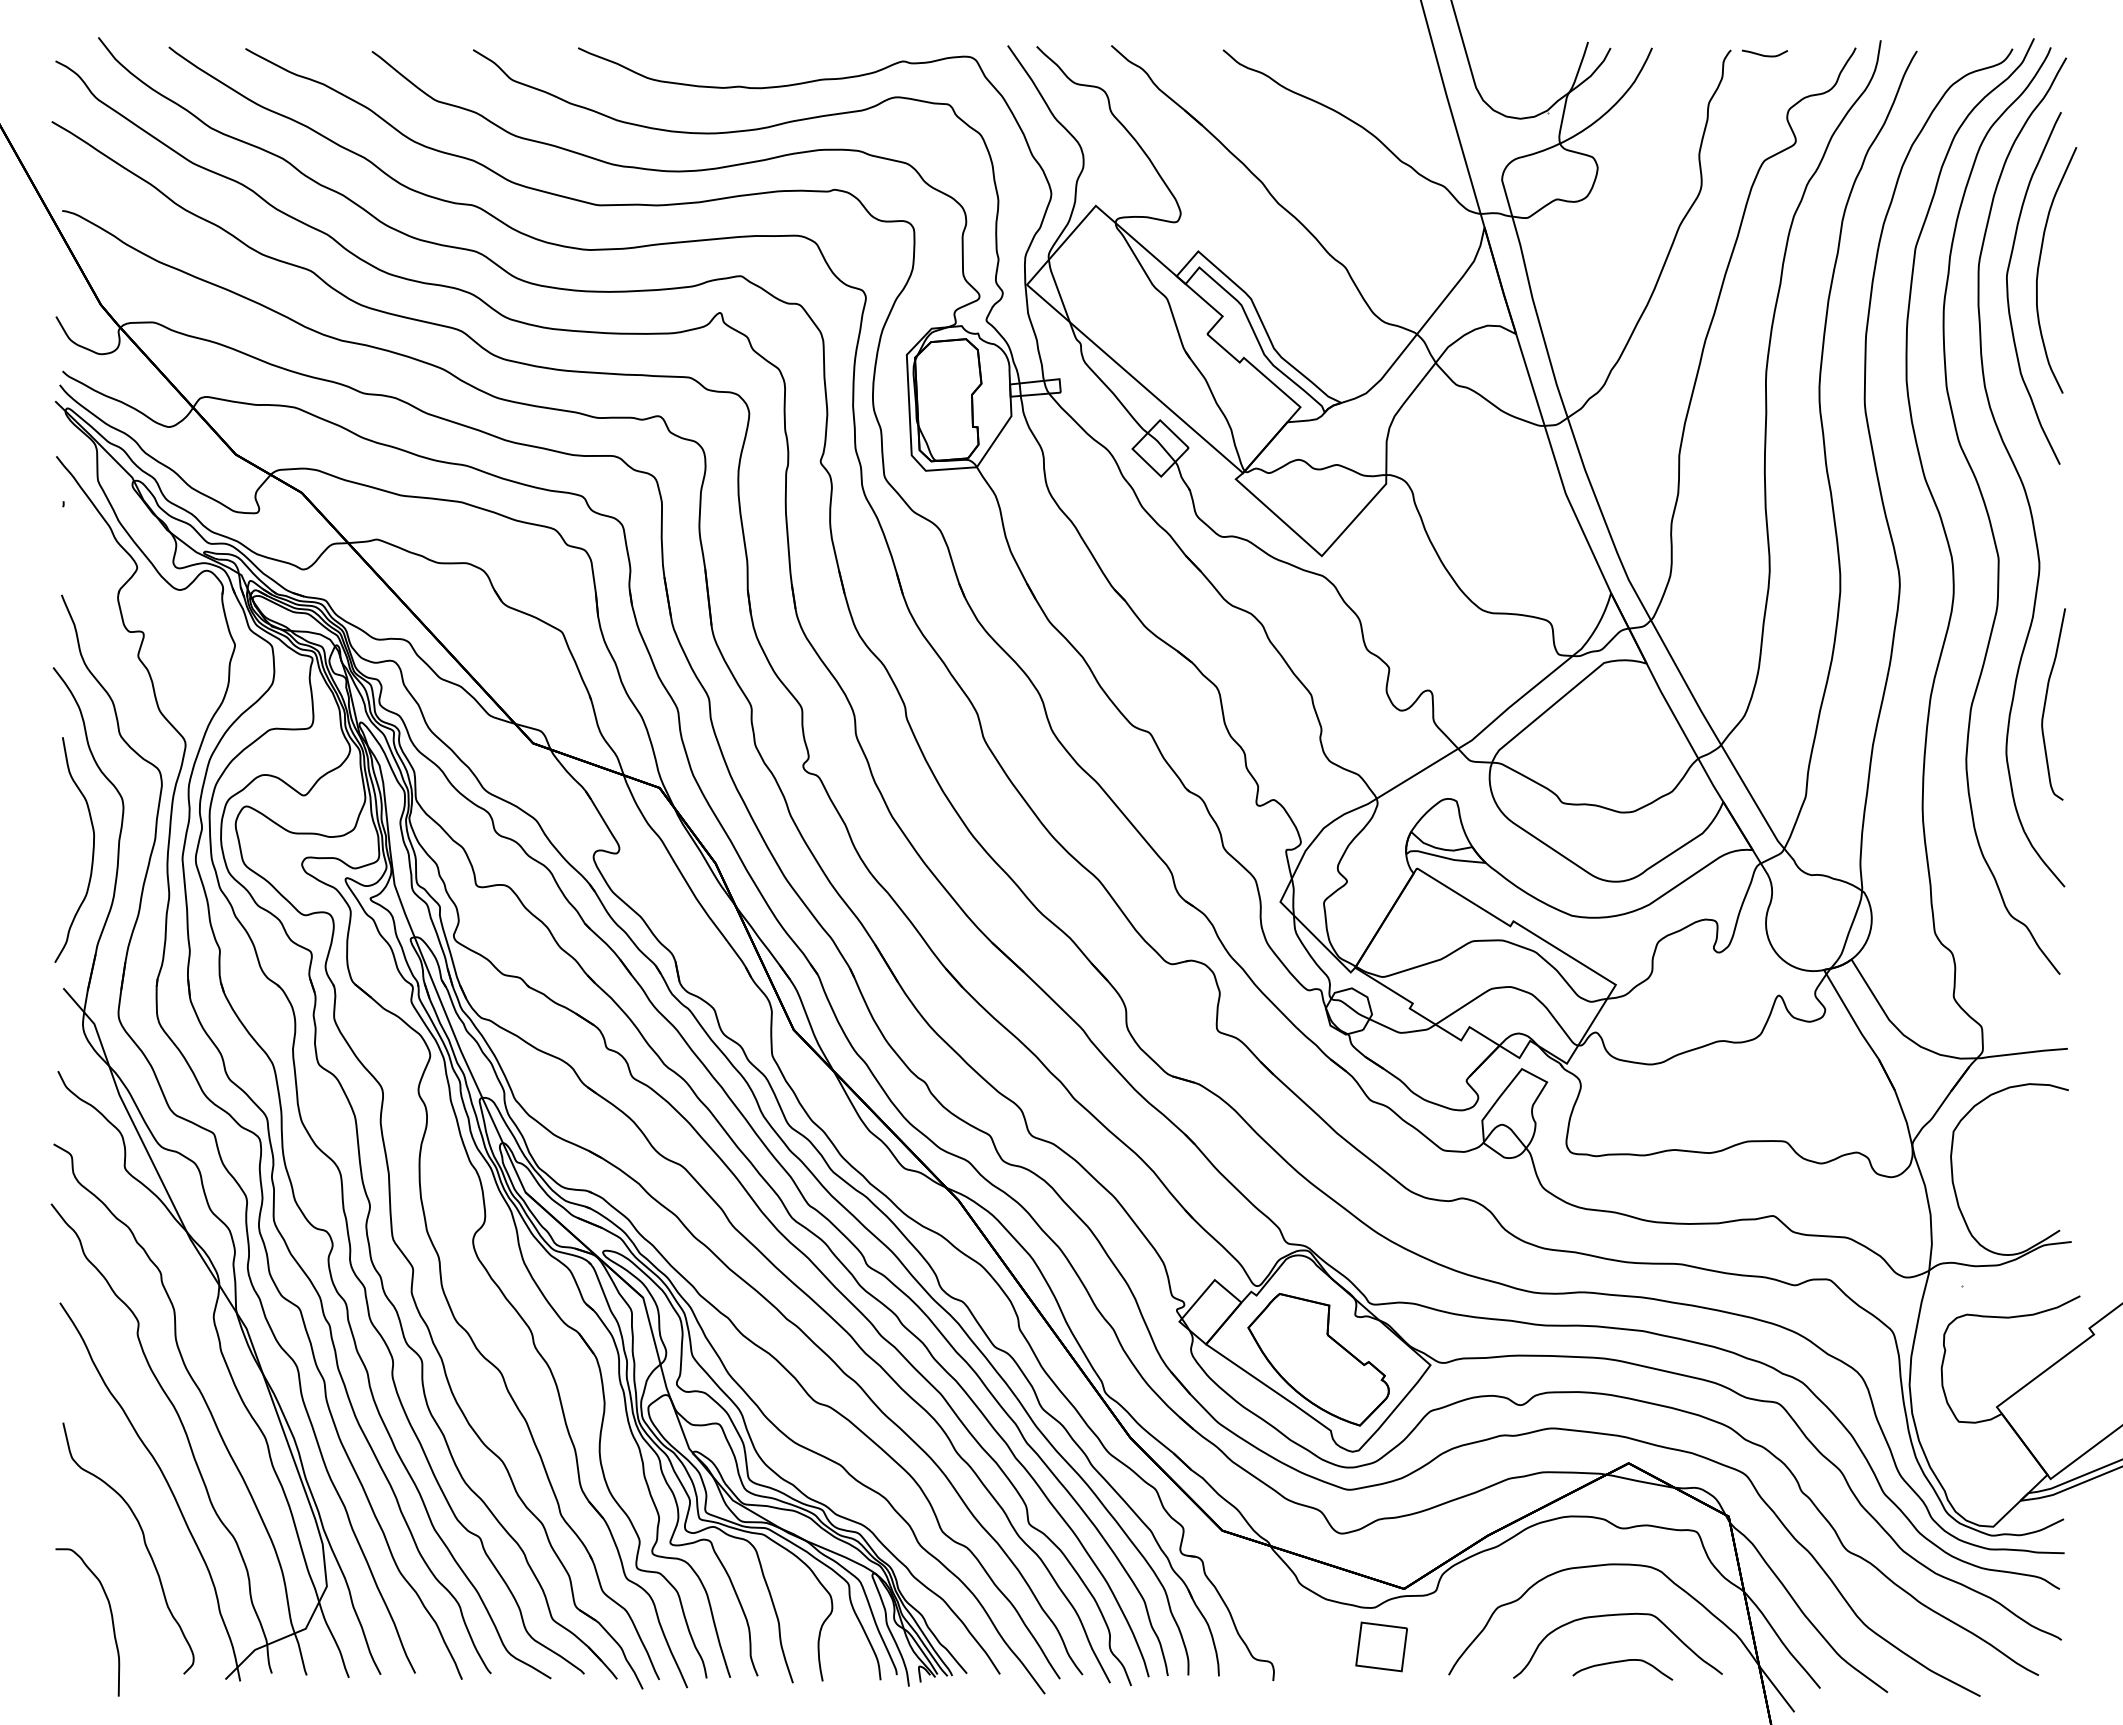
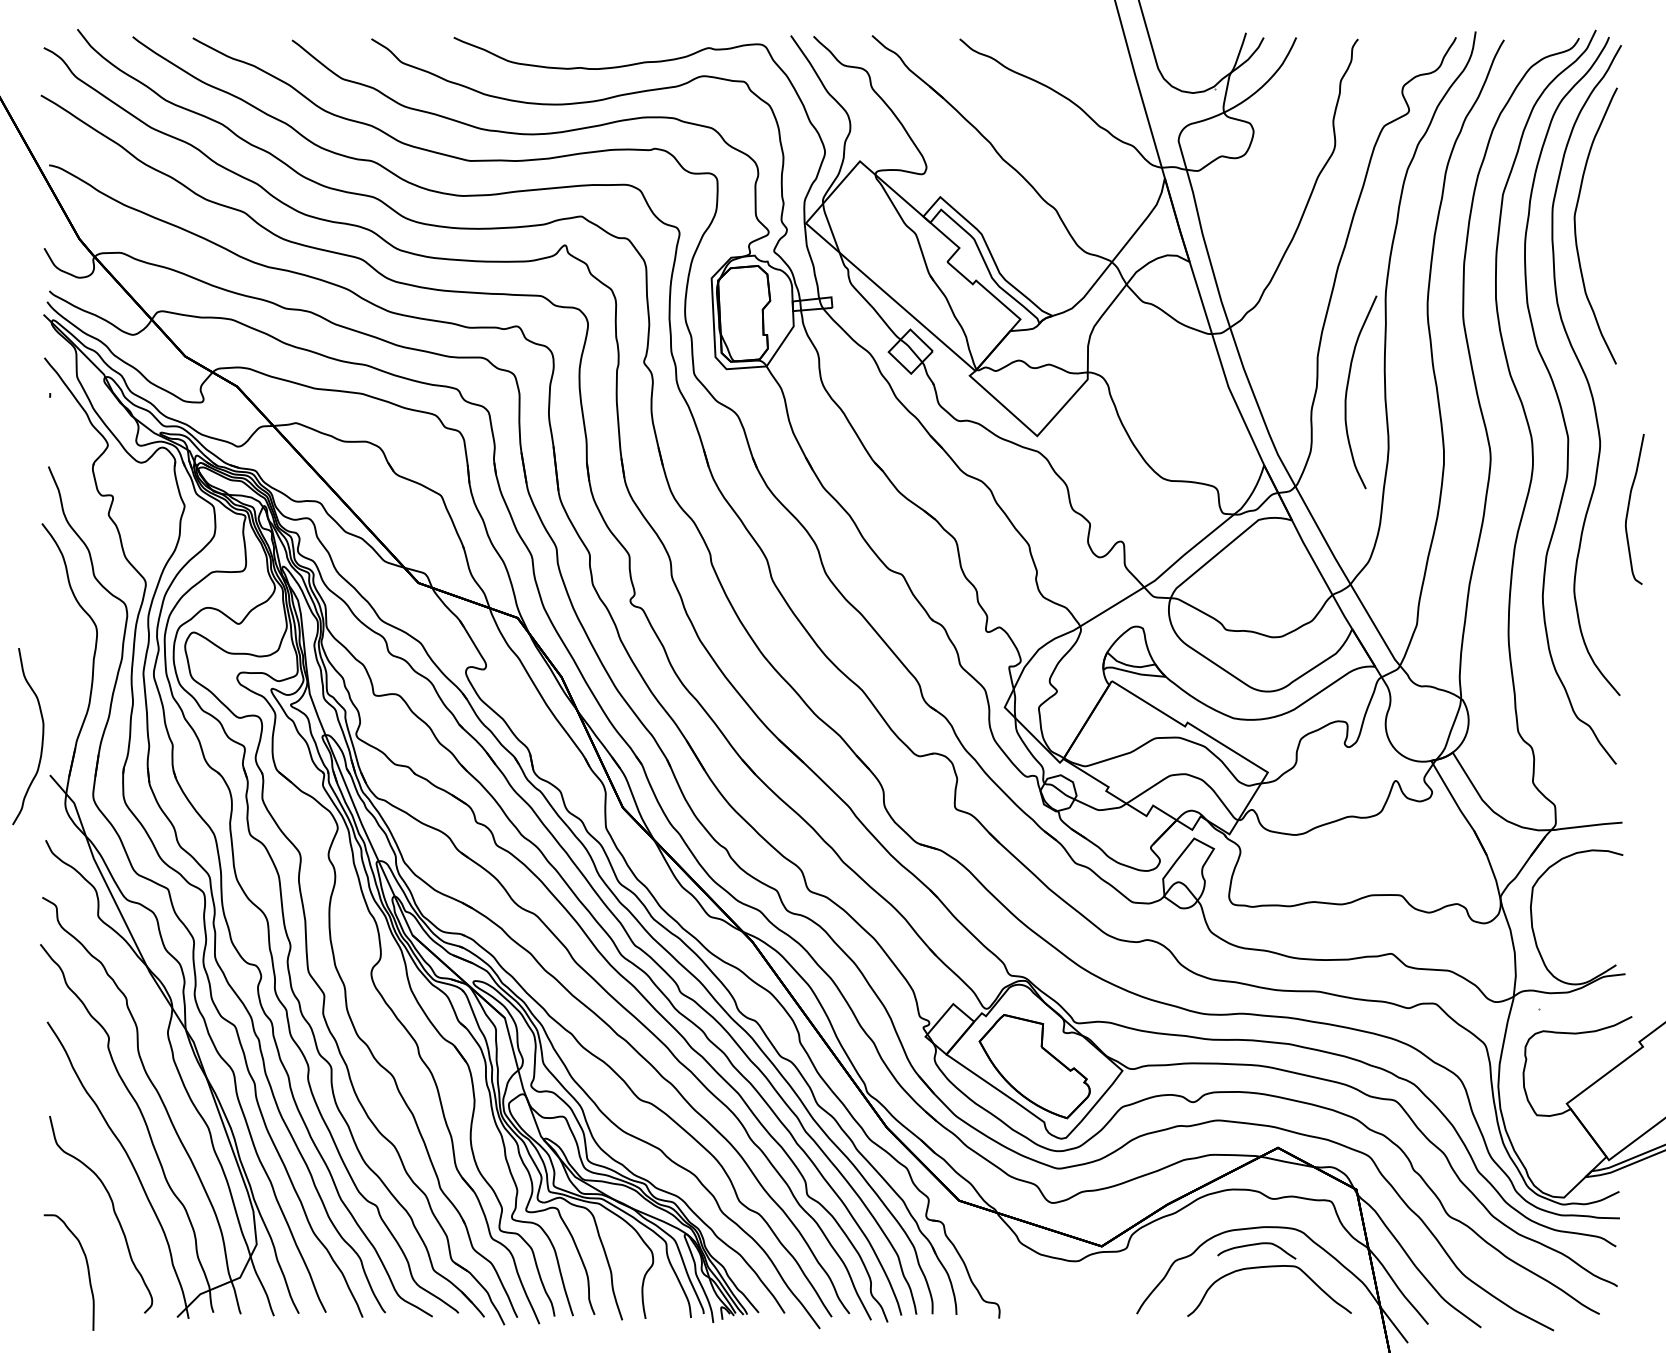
curve: (1765, 55) -> (1385, 43), removed
curve: (2039, 267) -> (1347, 390), moved
curve: (2046, 702) -> (1629, 507), moved
curve: (92, 849) -> (42, 736), moved
part: (1381, 1646) -> (1084, 1291), removed
curve: (1621, 1662) -> (1255, 1245), moved

